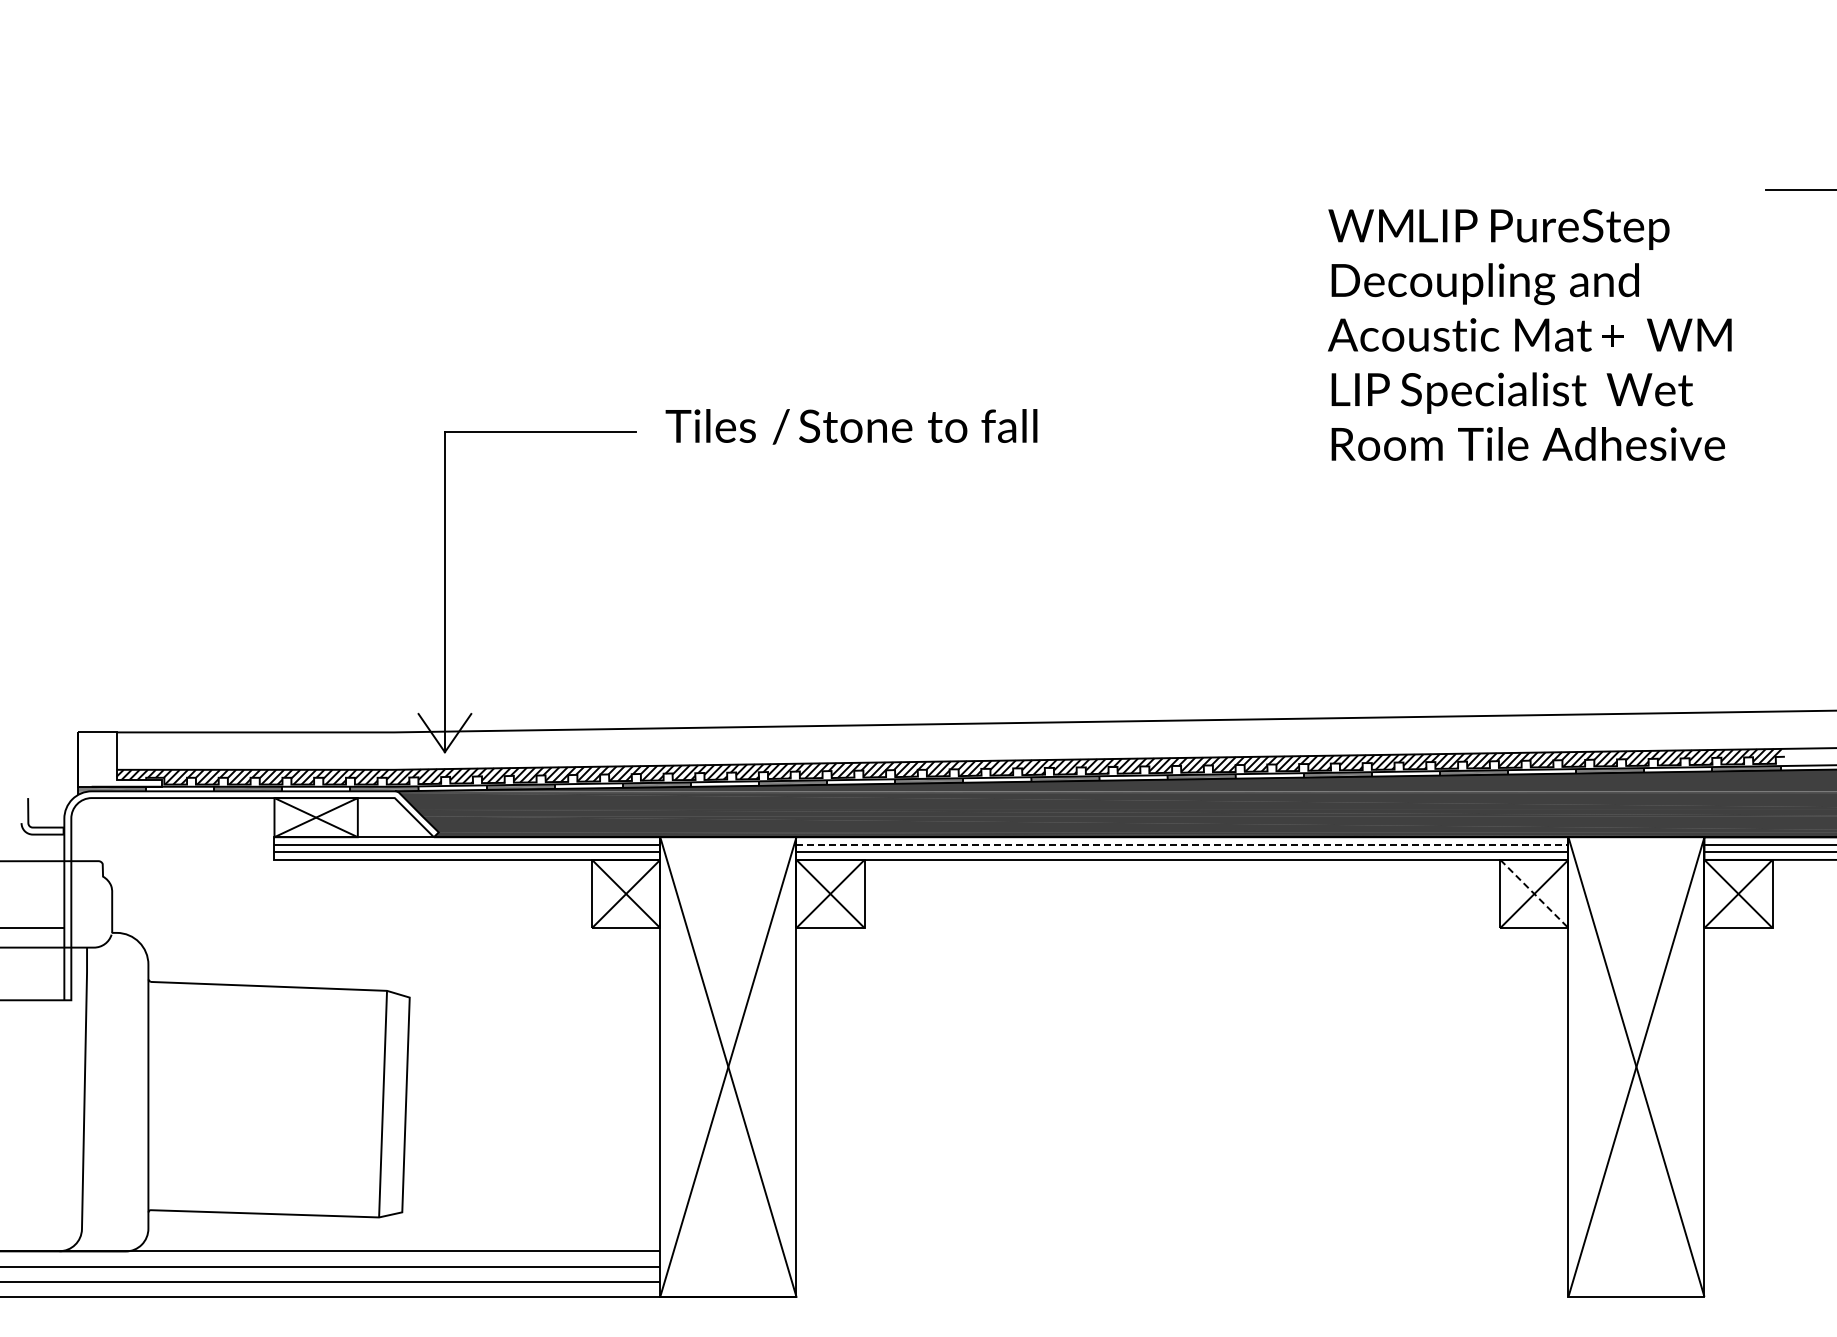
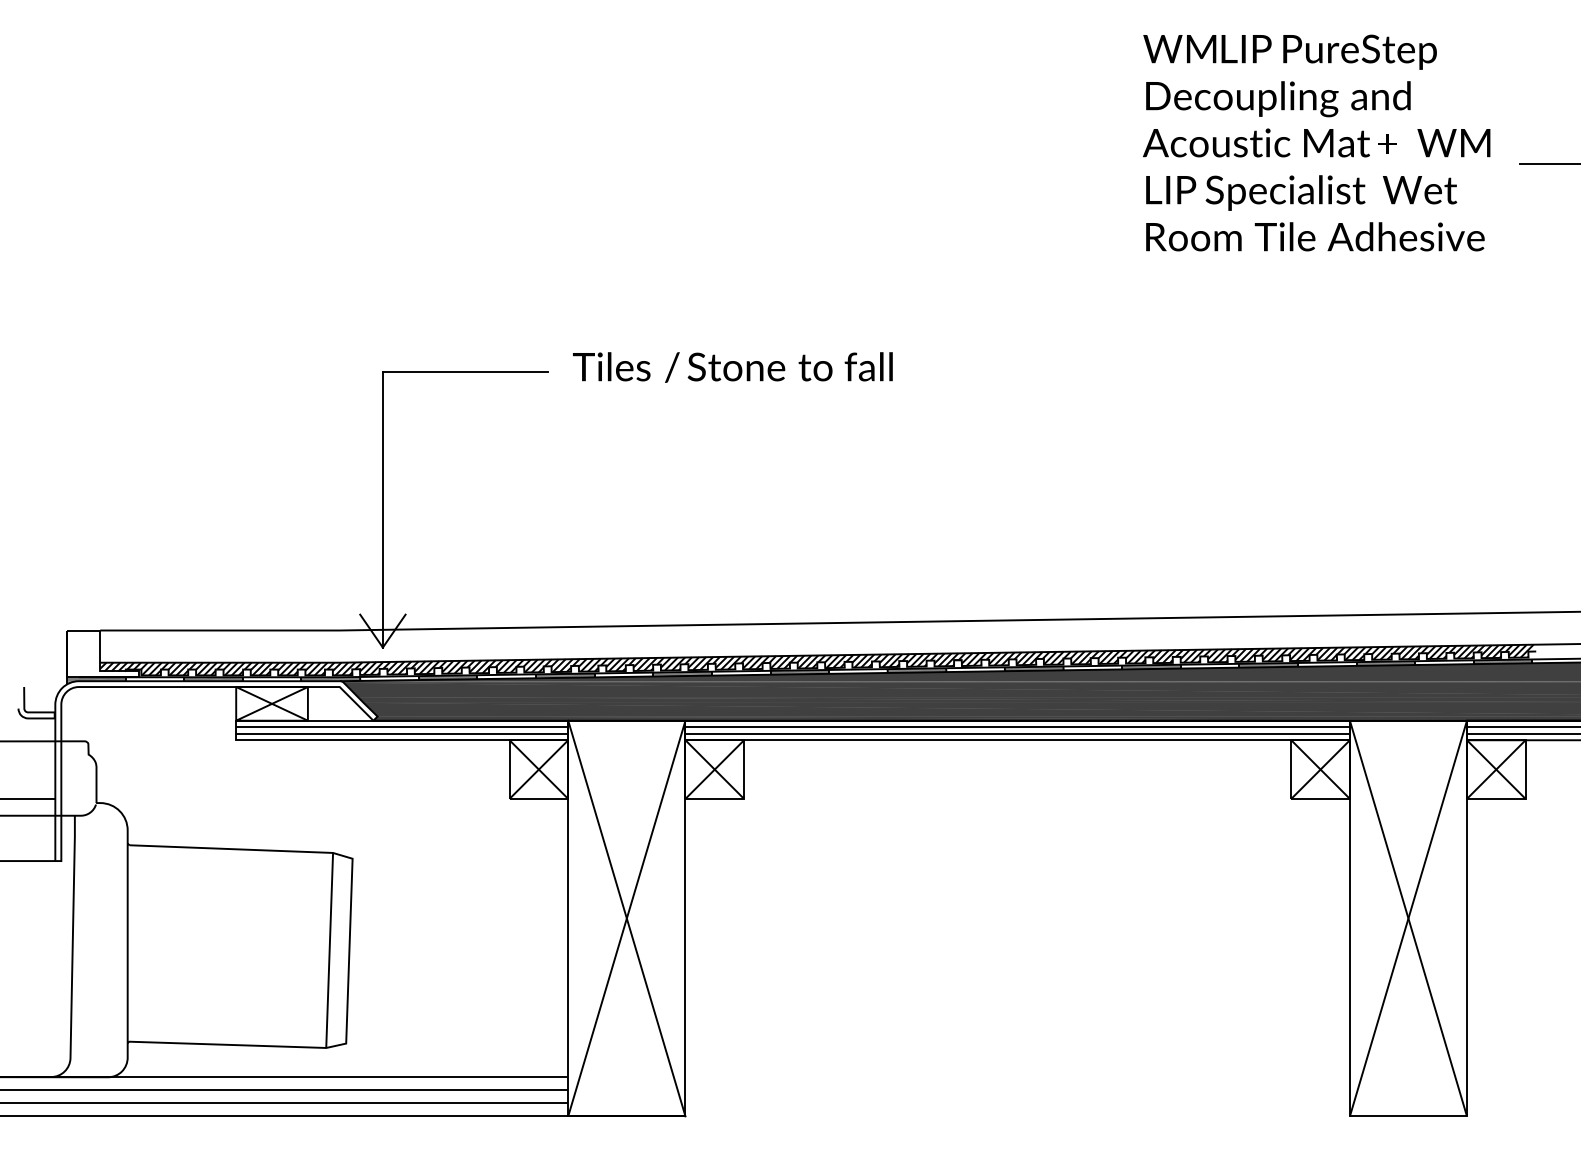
text: (1529, 334) -> (1316, 142), moved
line: (1182, 844) -> (1017, 726), dashed -> solid
line: (1534, 894) -> (1320, 770), dashed -> solid

